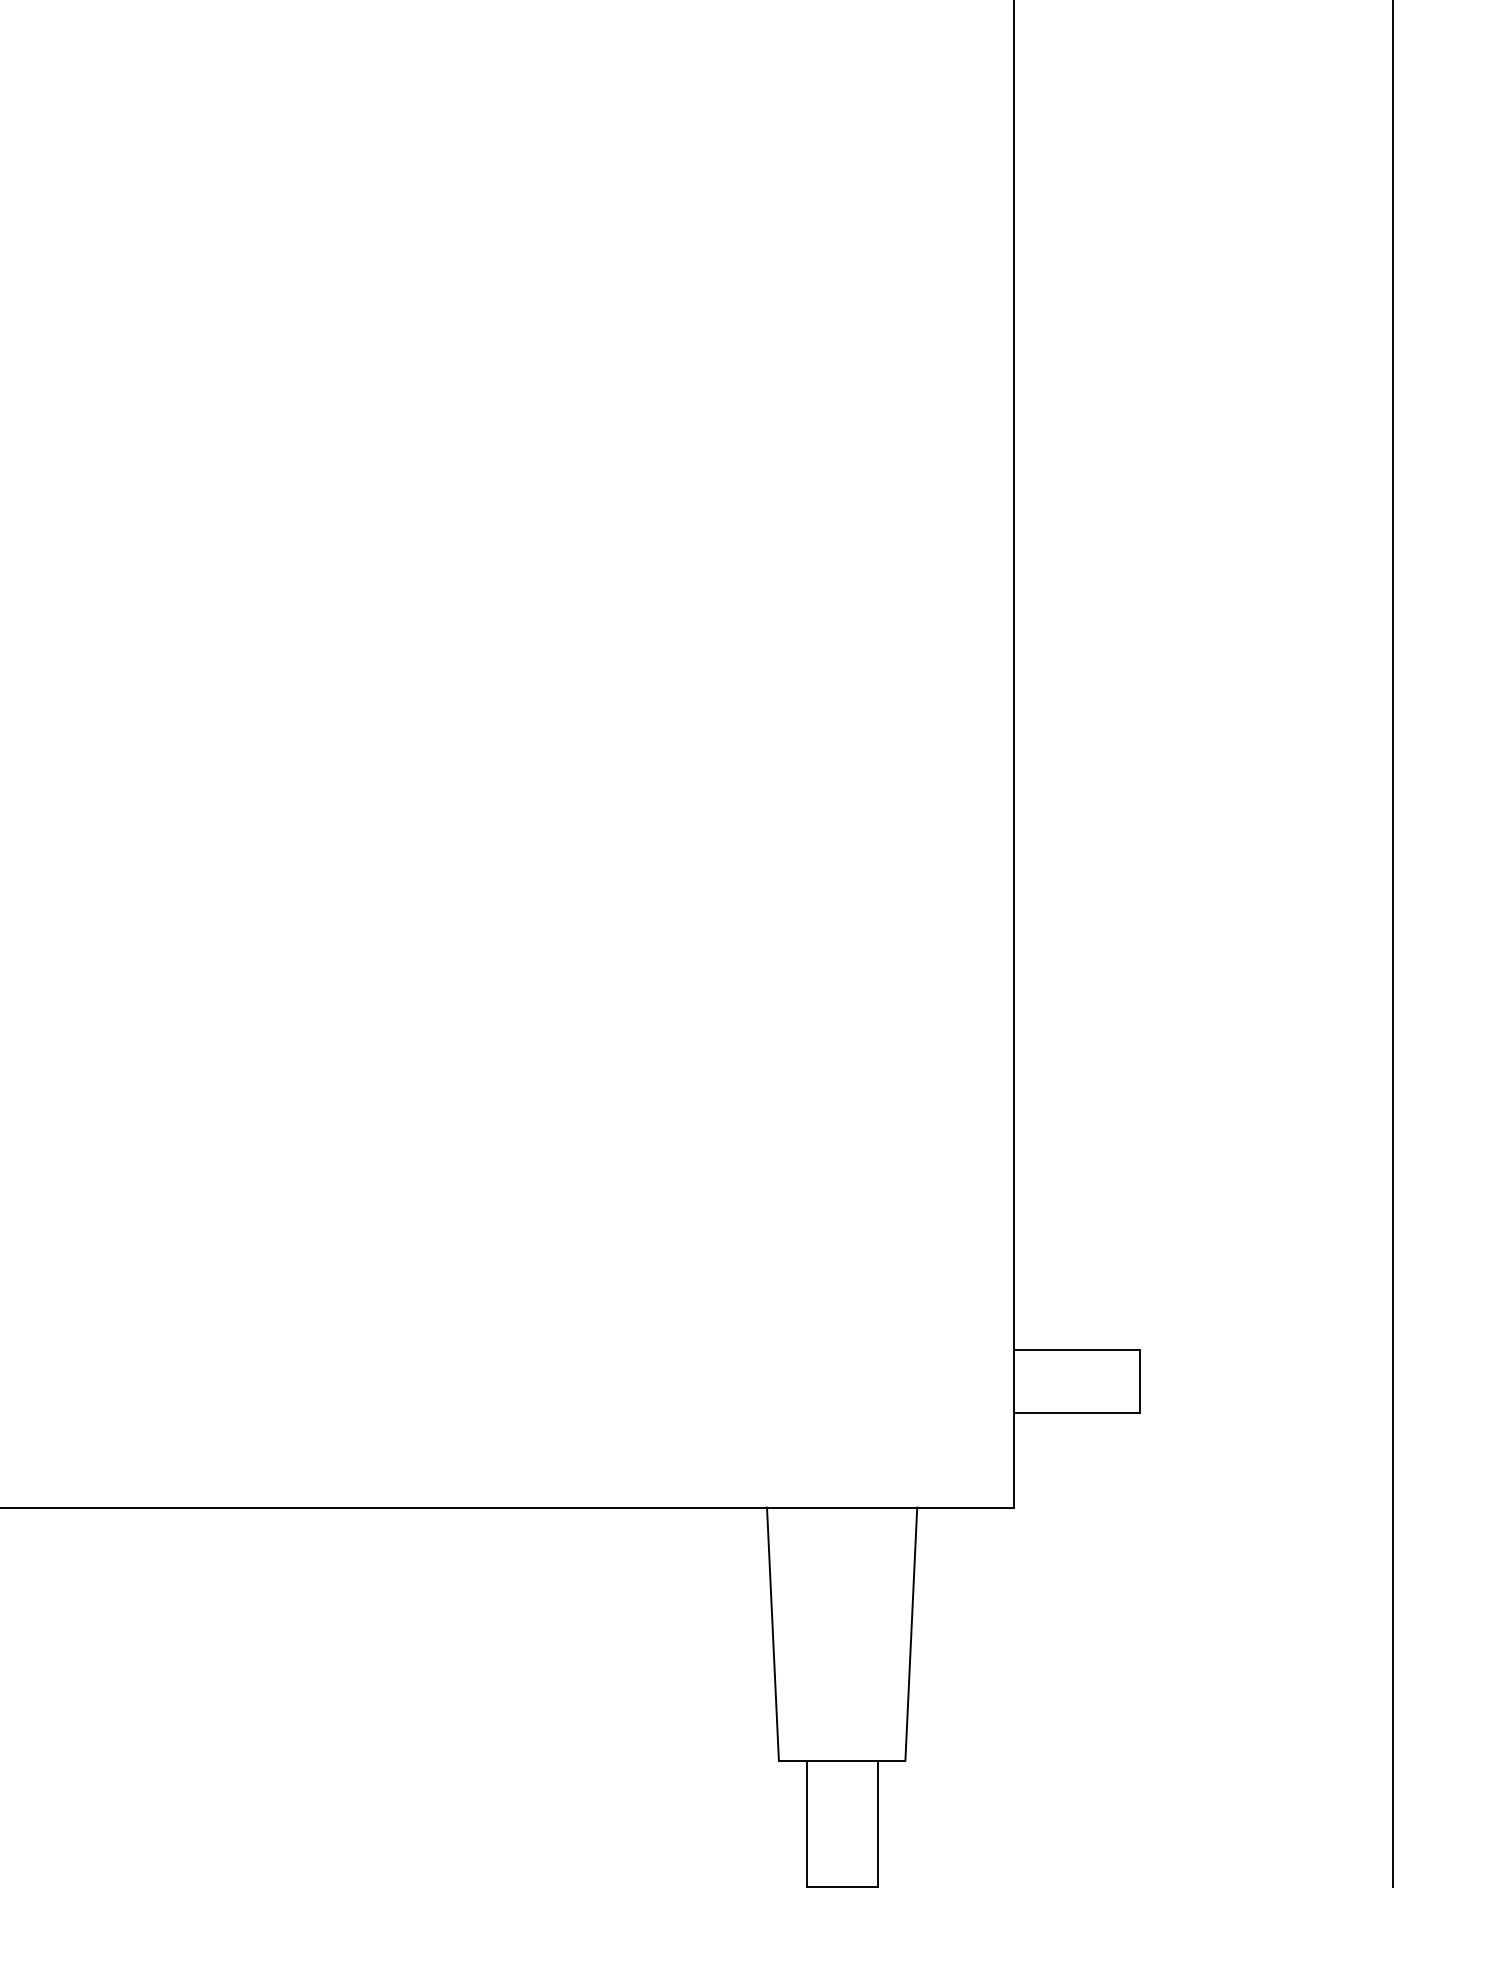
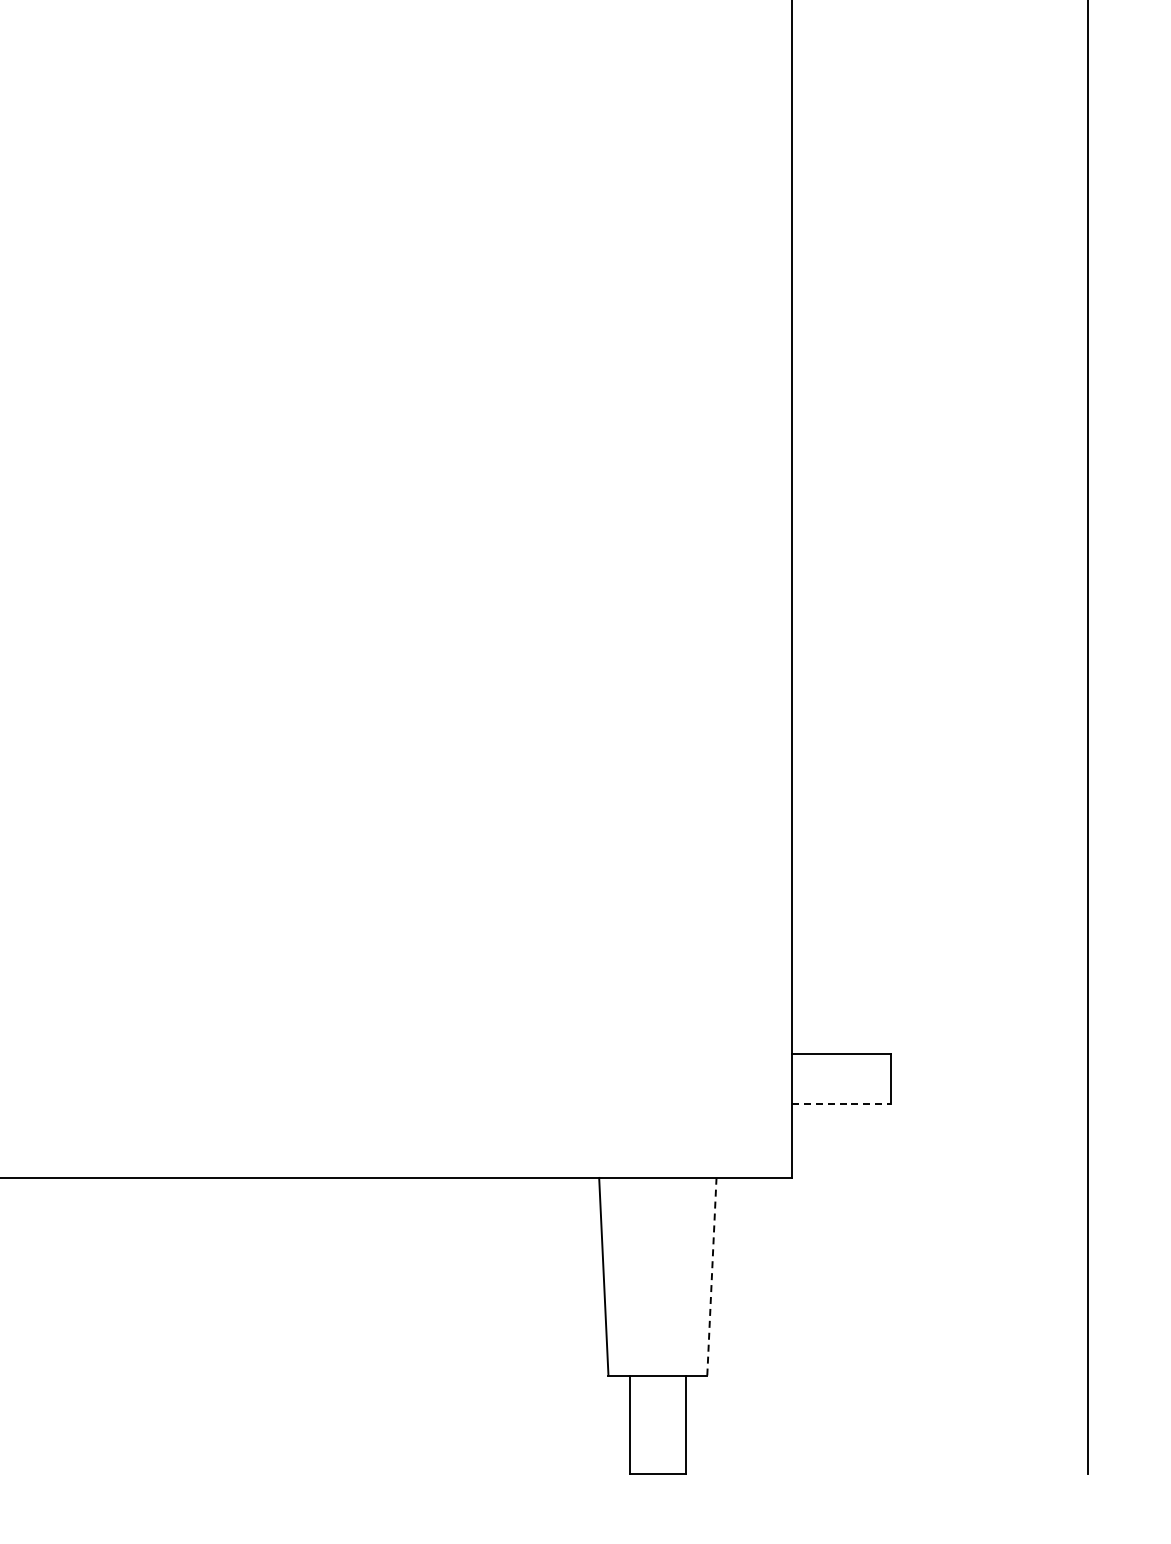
line: (1077, 1412) -> (841, 1103), solid -> dashed
line: (910, 1633) -> (711, 1276), solid -> dashed

